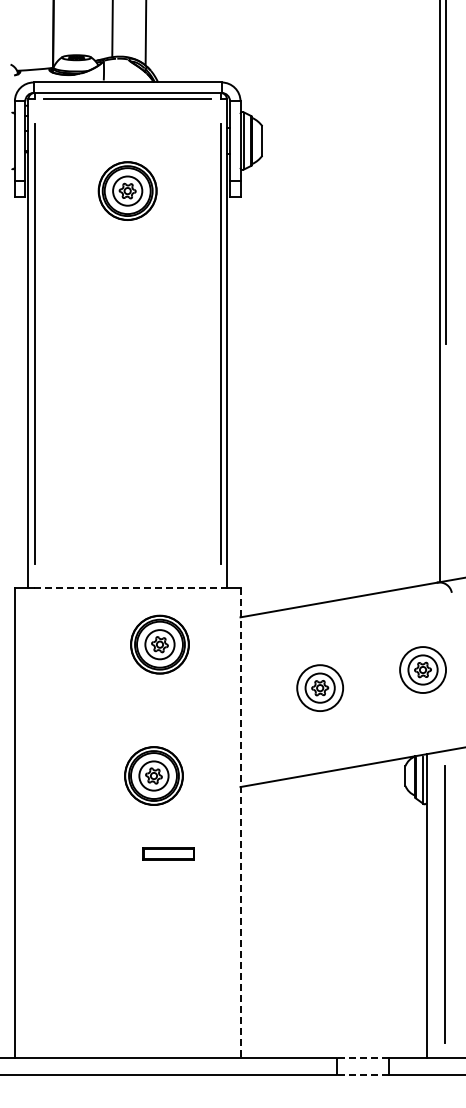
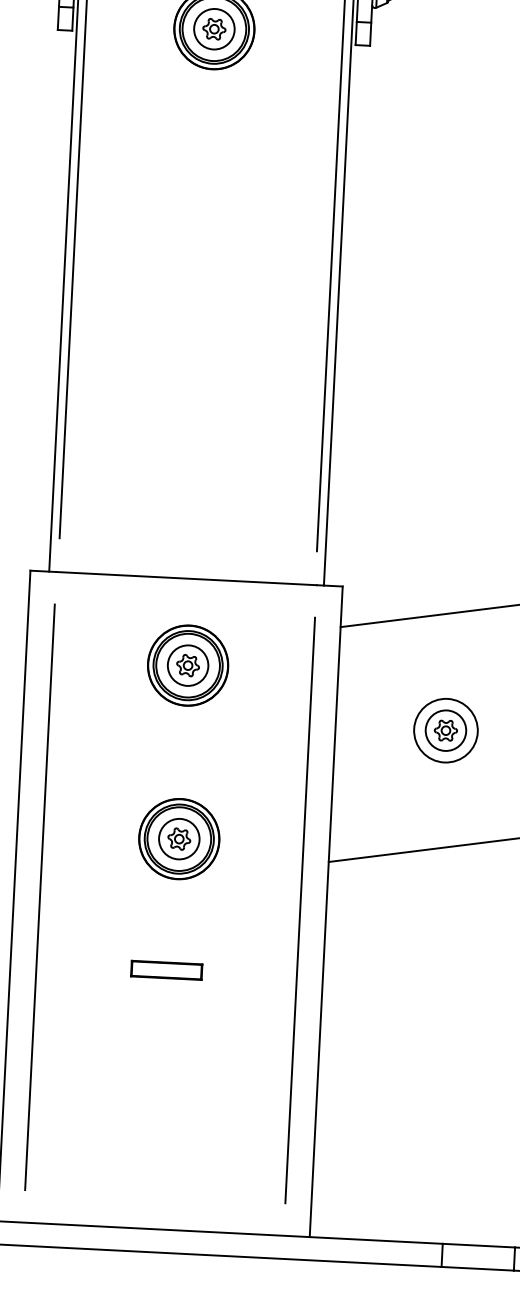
line: (128, 588) -> (187, 579), dashed -> solid
part: (159, 644) -> (187, 665), moved
part: (153, 775) -> (178, 838), moved
line: (33, 822) -> (39, 896), added
line: (221, 822) -> (299, 909), added
line: (240, 823) -> (326, 912), dashed -> solid
part: (168, 853) -> (166, 969), moved
line: (362, 1058) -> (478, 1246), dashed -> solid
line: (362, 1074) -> (477, 1268), dashed -> solid

